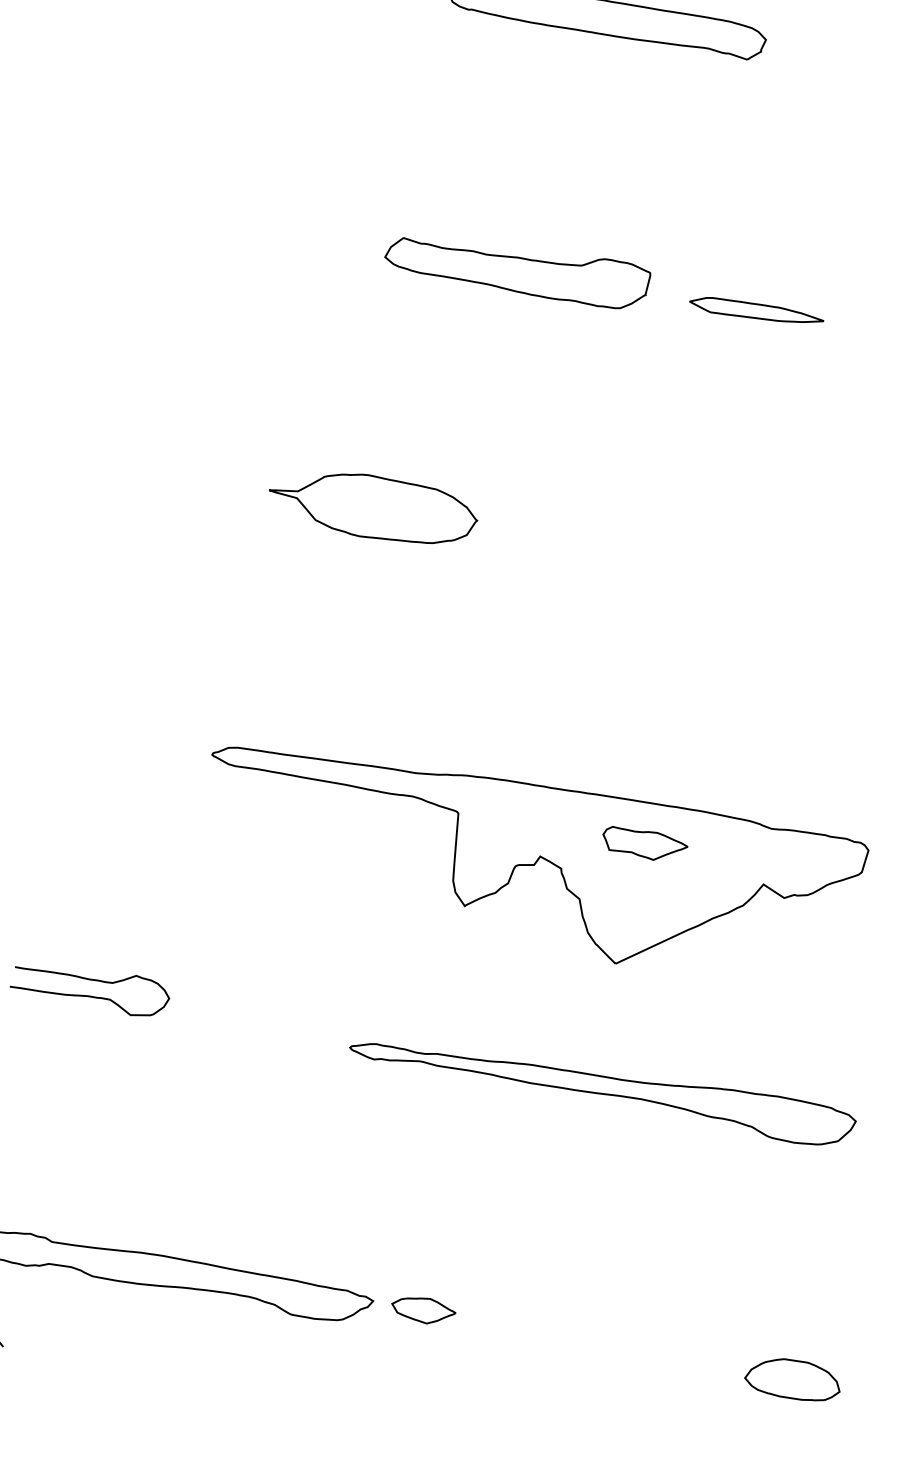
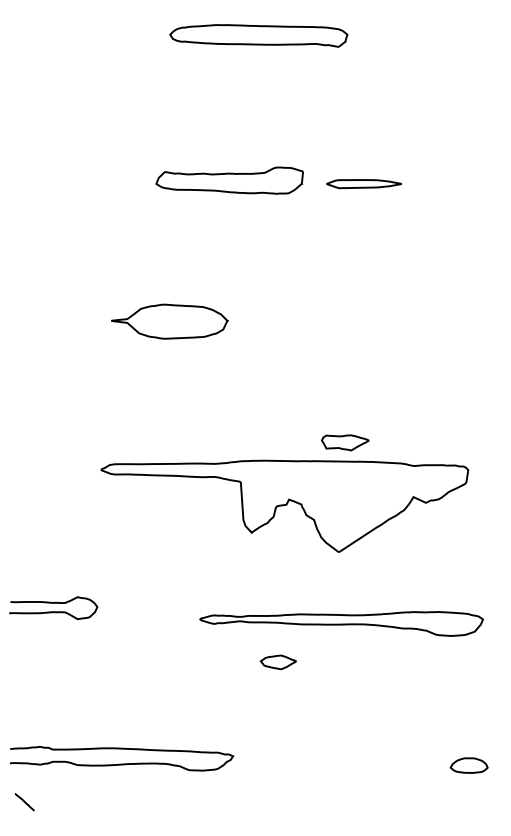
part: (645, 844) -> (345, 442), moved
part: (421, 1310) -> (277, 662), moved
part: (791, 1379) -> (468, 765), size x0.7

